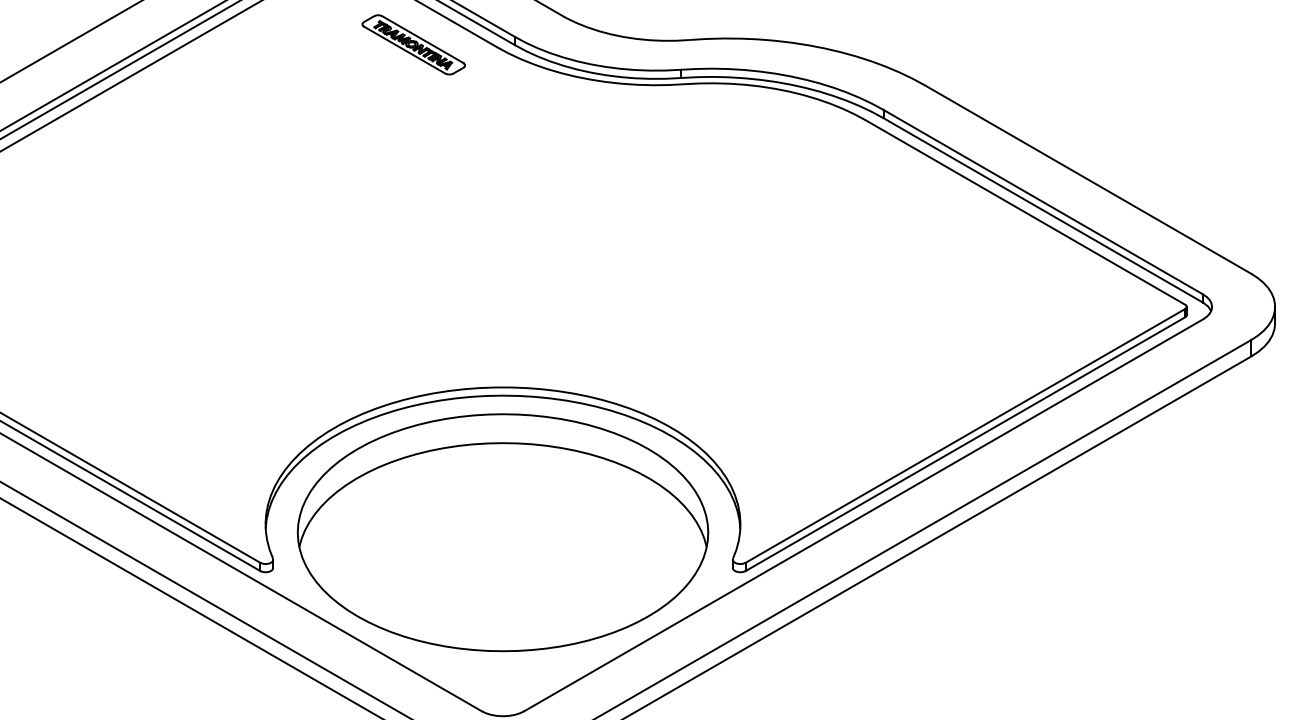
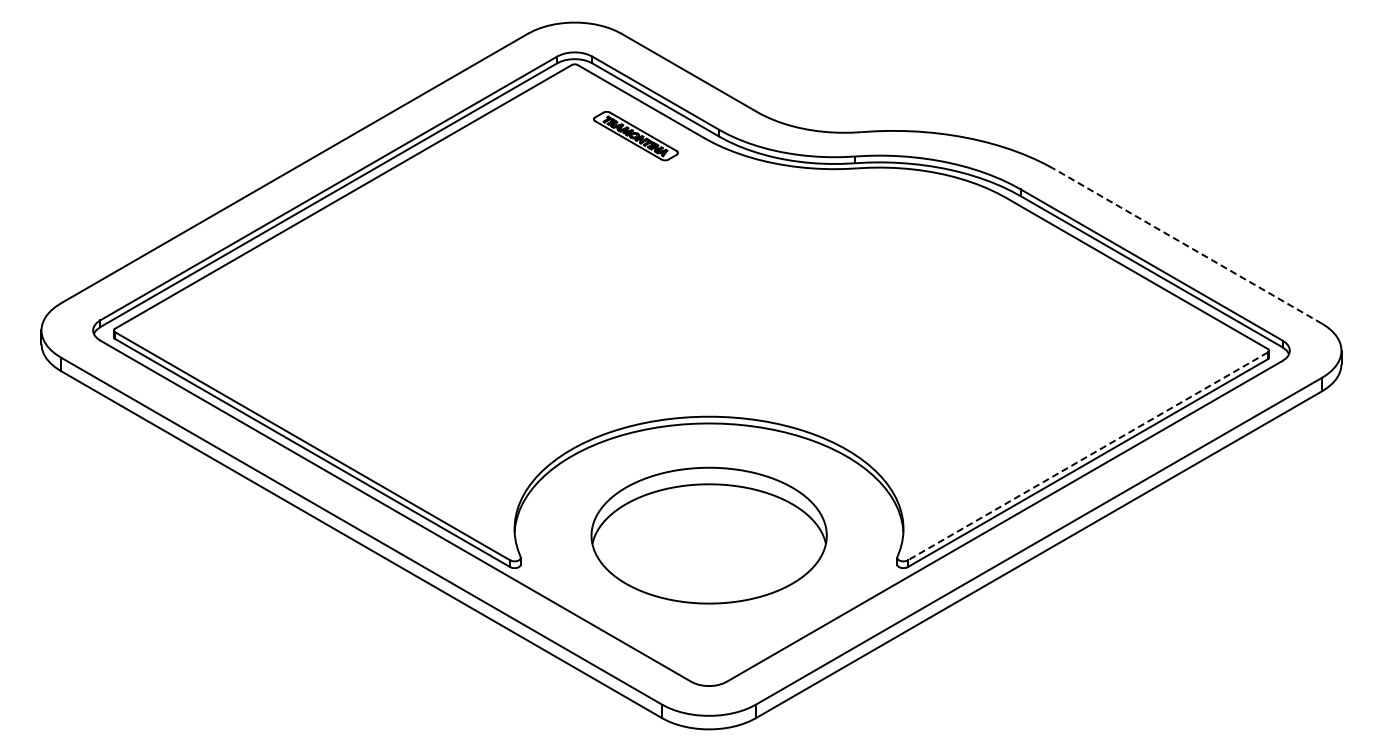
line: (1088, 179) -> (1188, 246), solid -> dashed
line: (965, 435) -> (1087, 456), solid -> dashed
part: (503, 532) -> (709, 535), size x0.7

